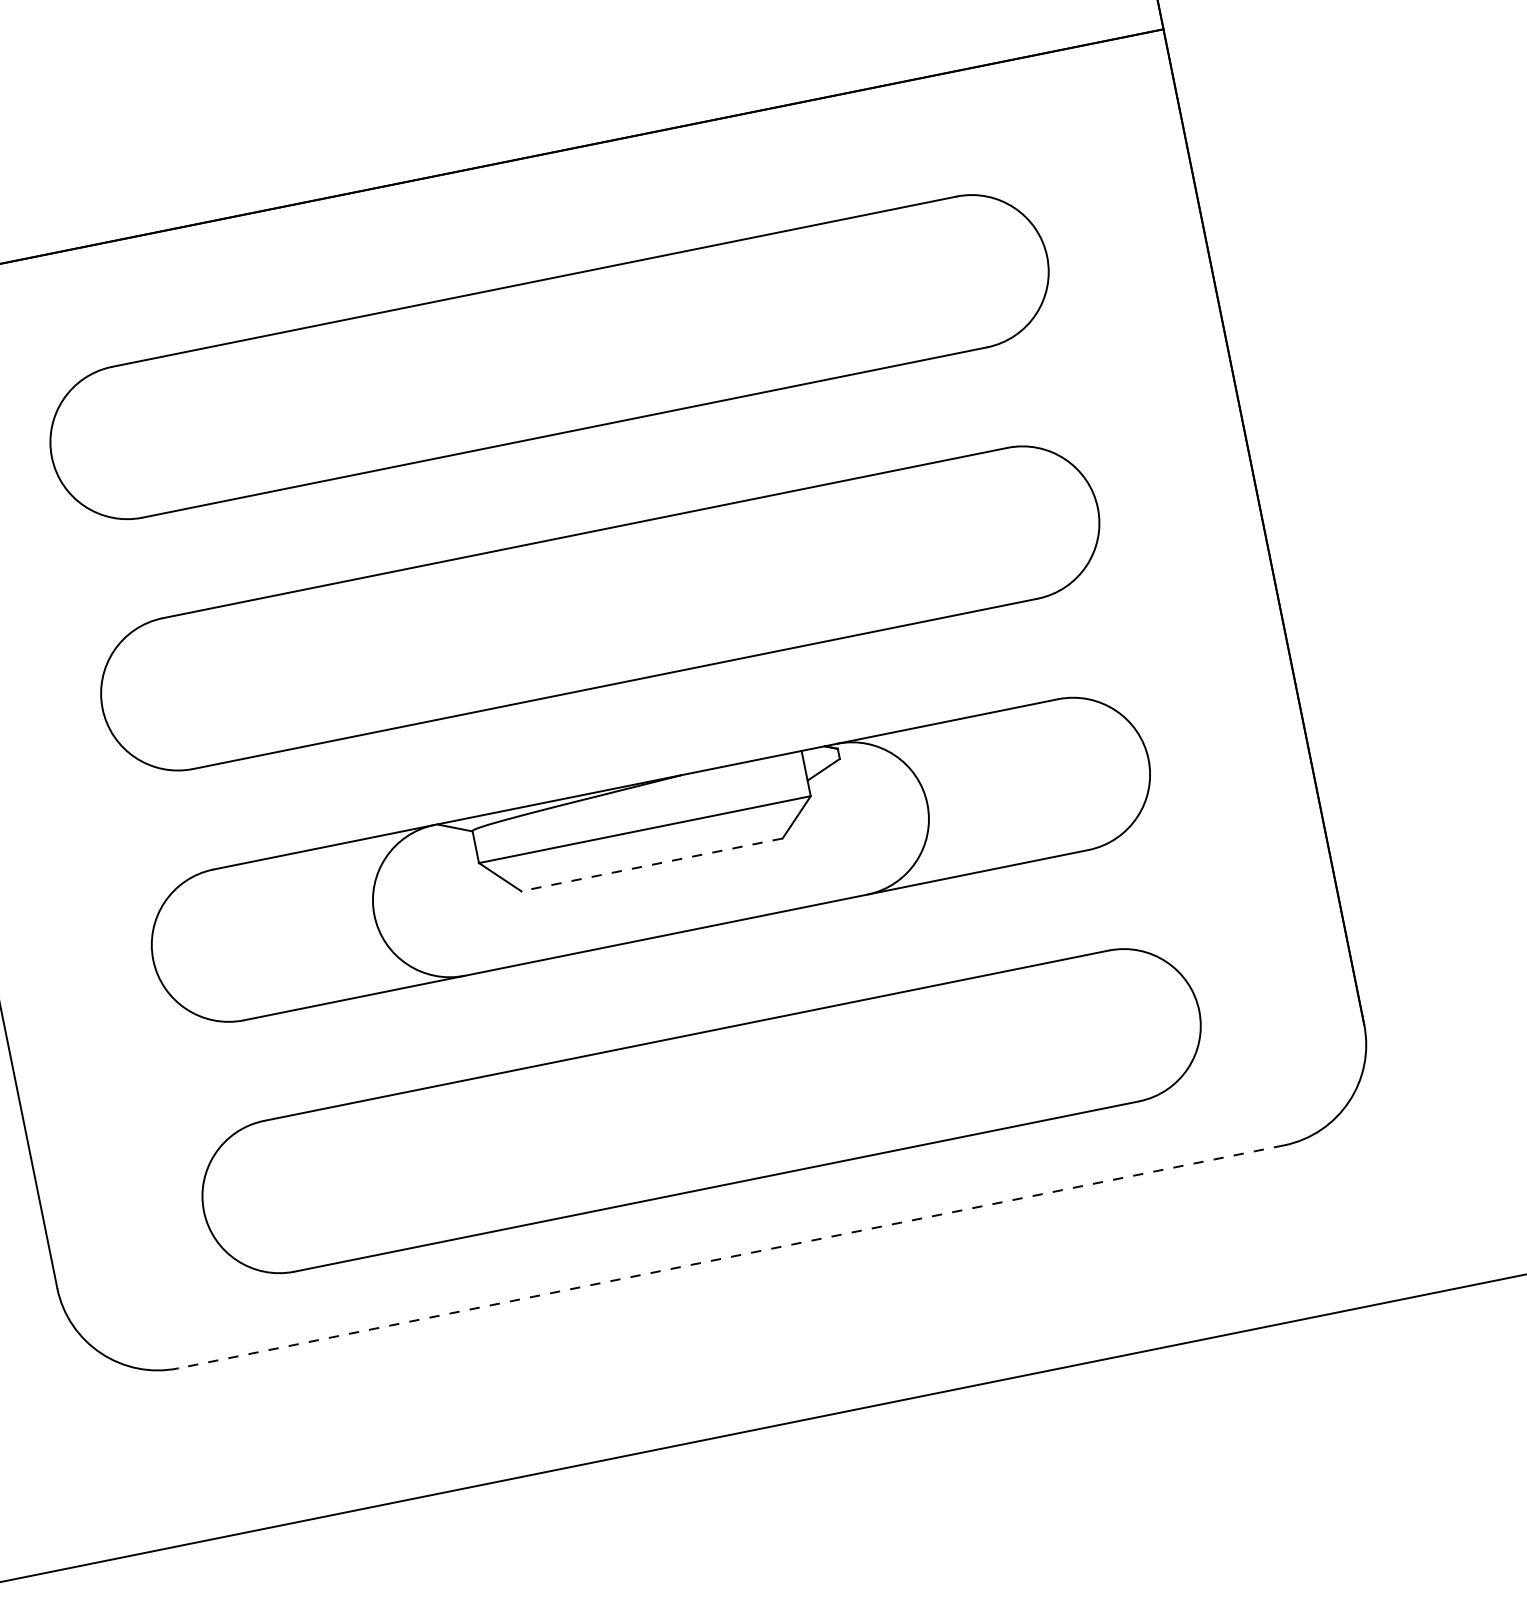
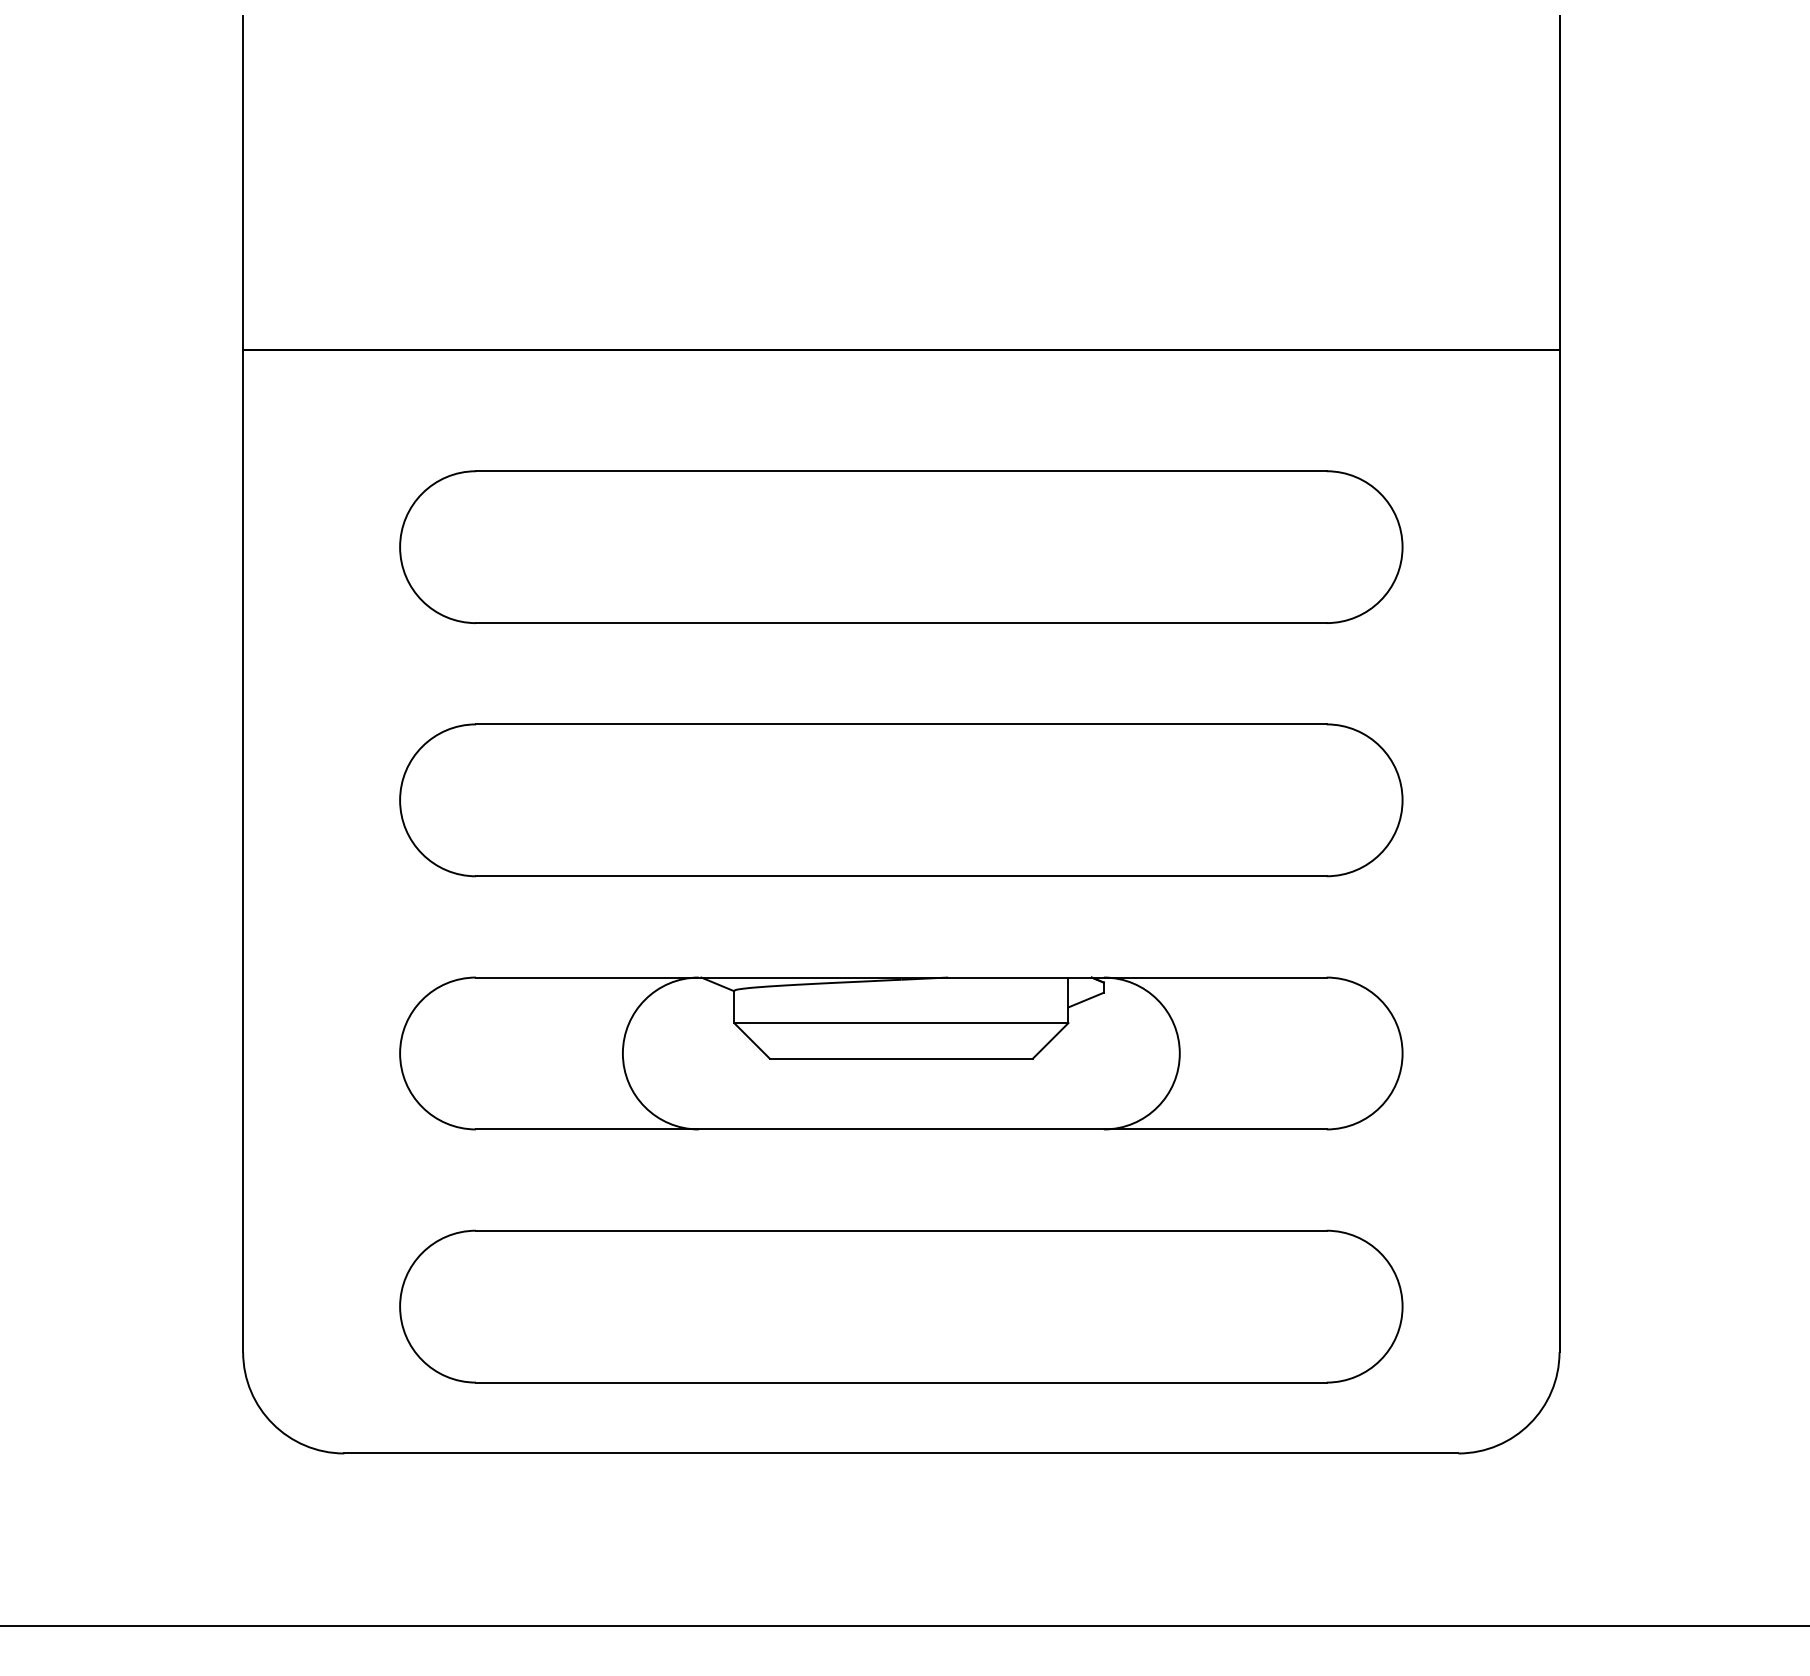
line: (652, 864) -> (901, 1058), dashed -> solid
line: (731, 1256) -> (901, 1453), dashed -> solid

